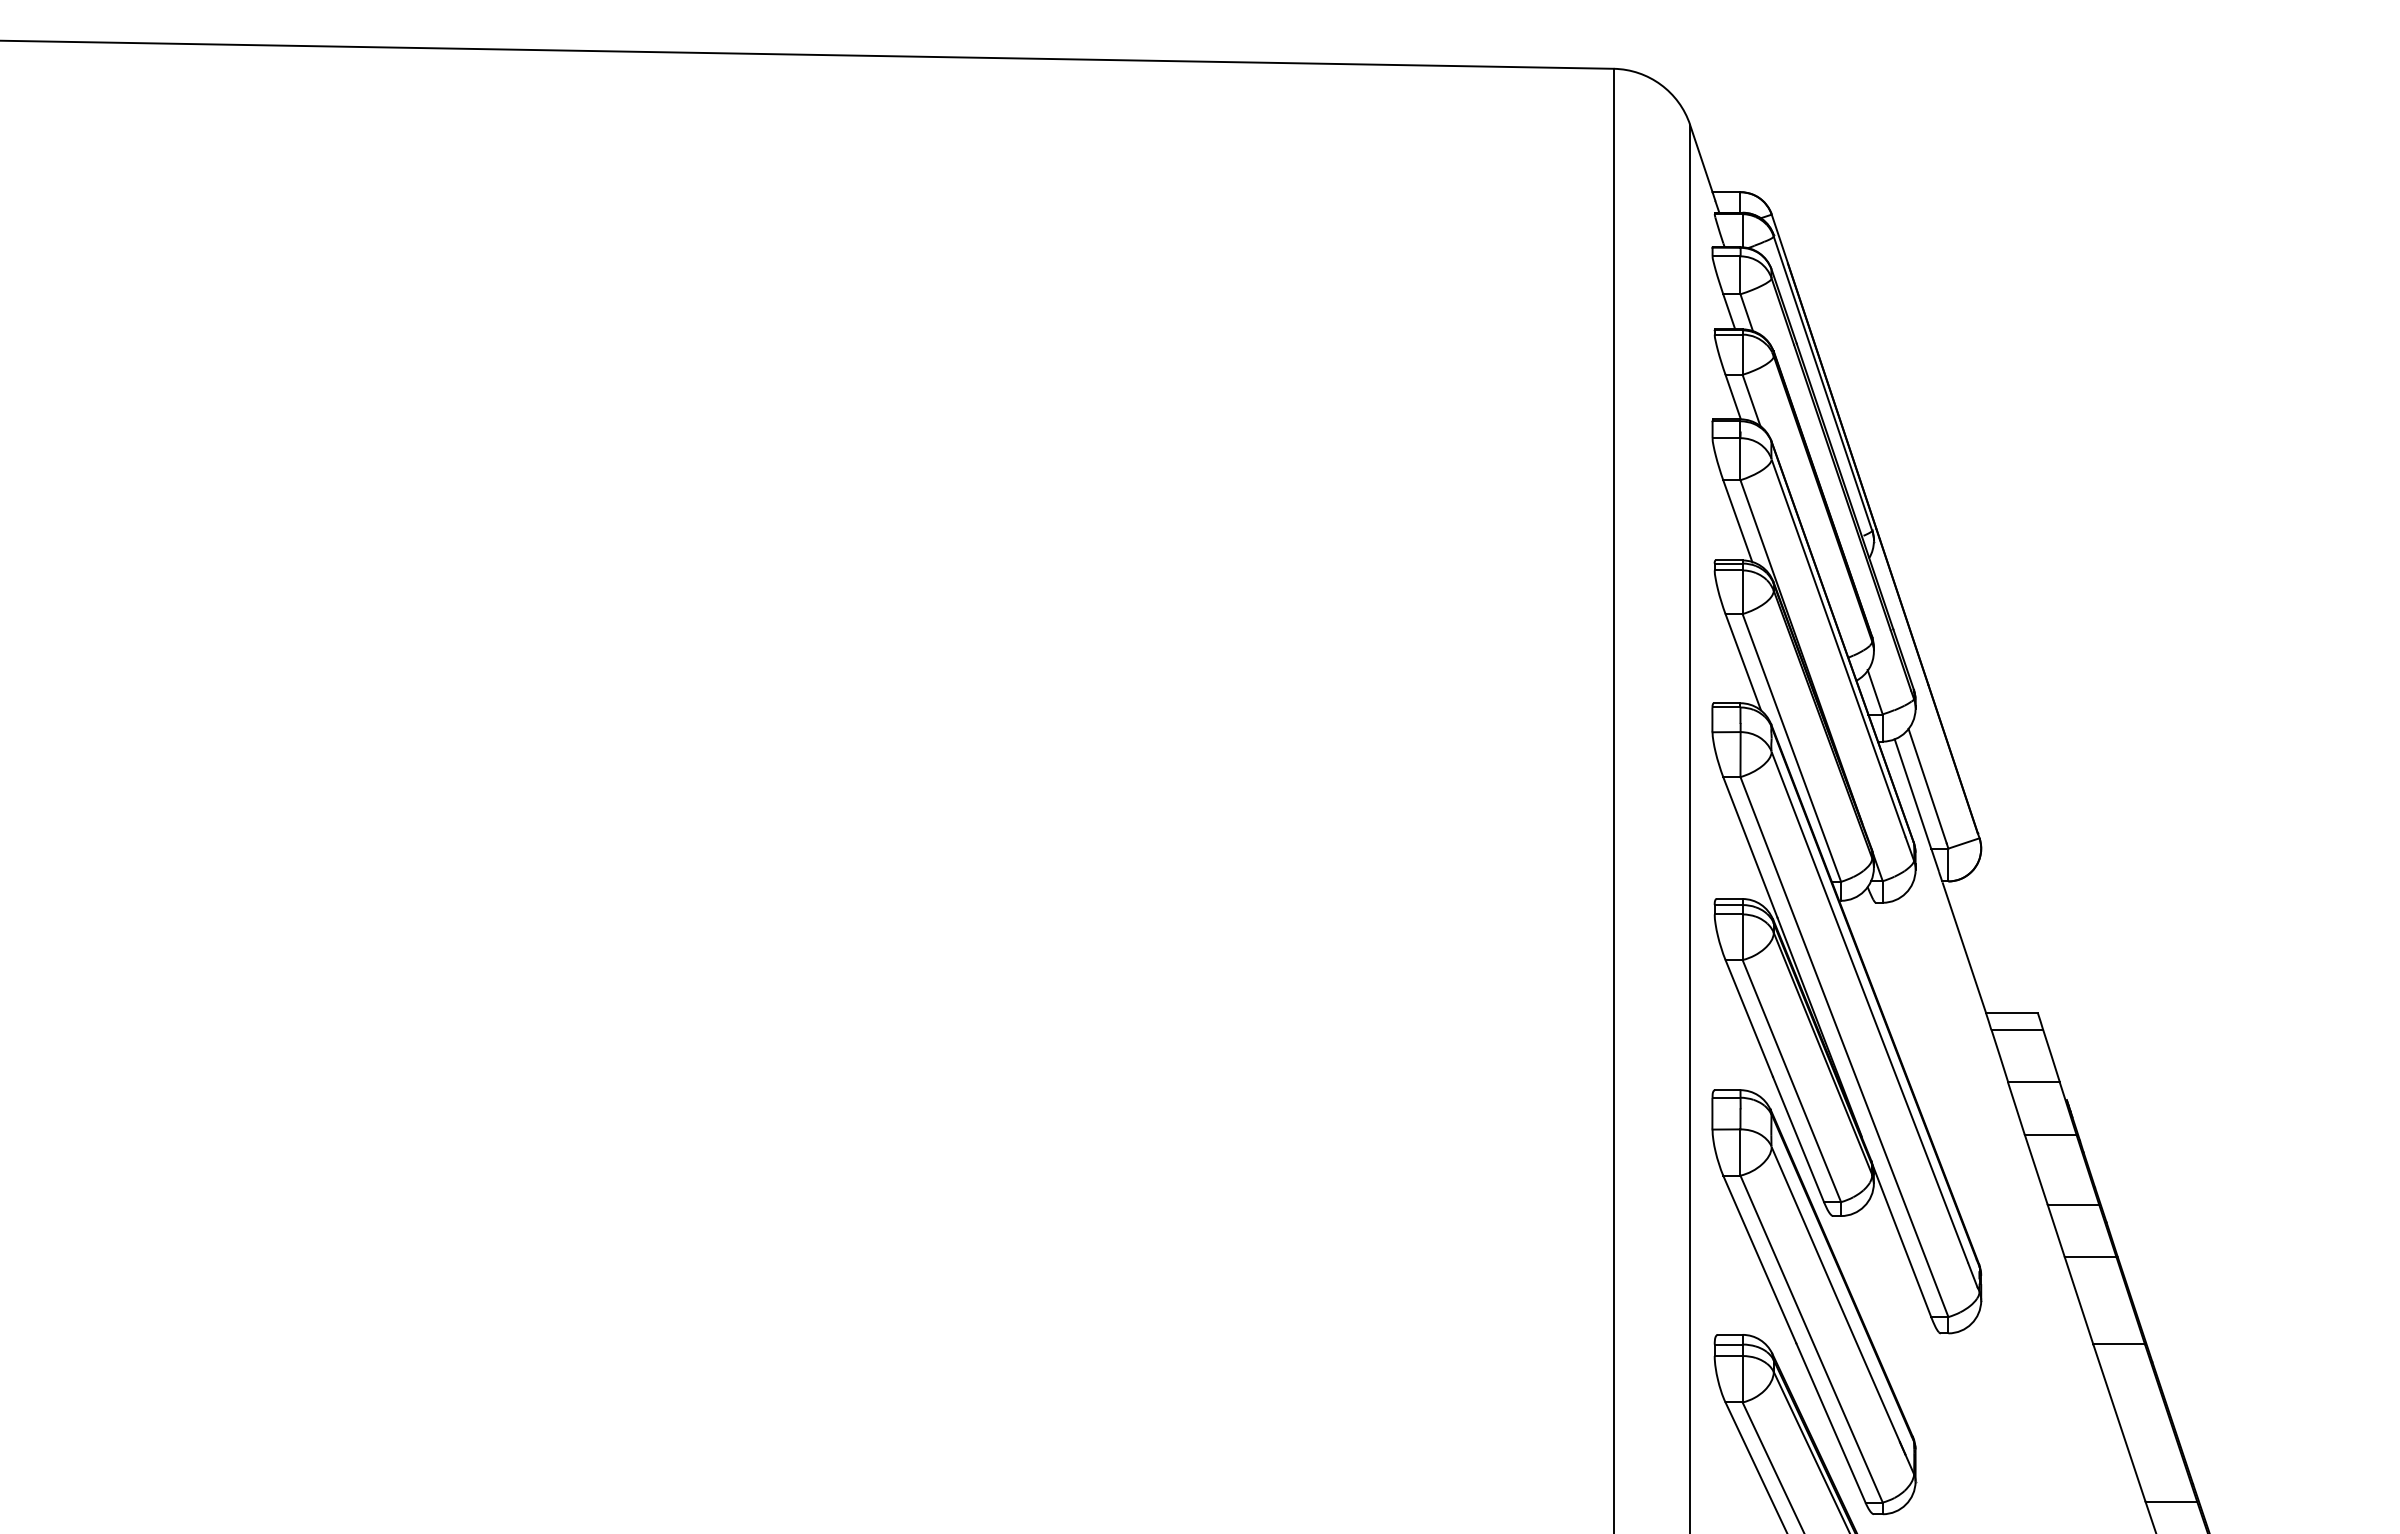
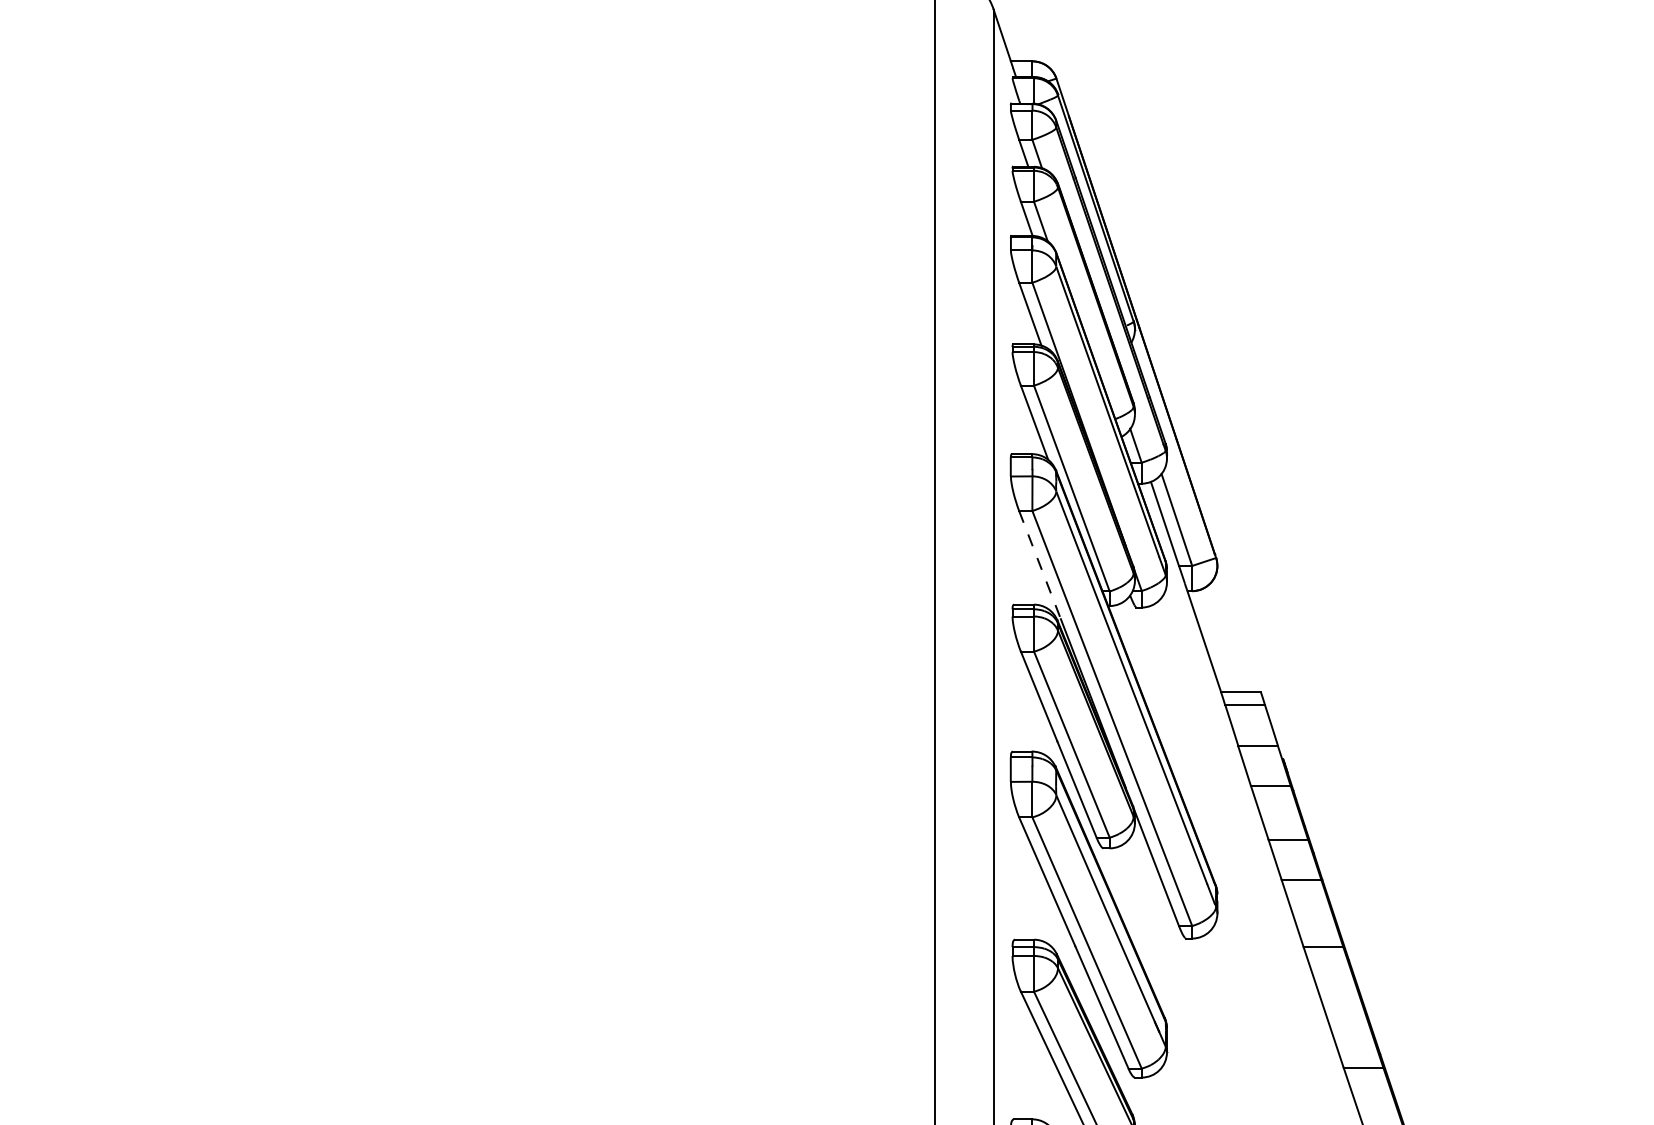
line: (1750, 847) -> (1040, 565), solid -> dashed

